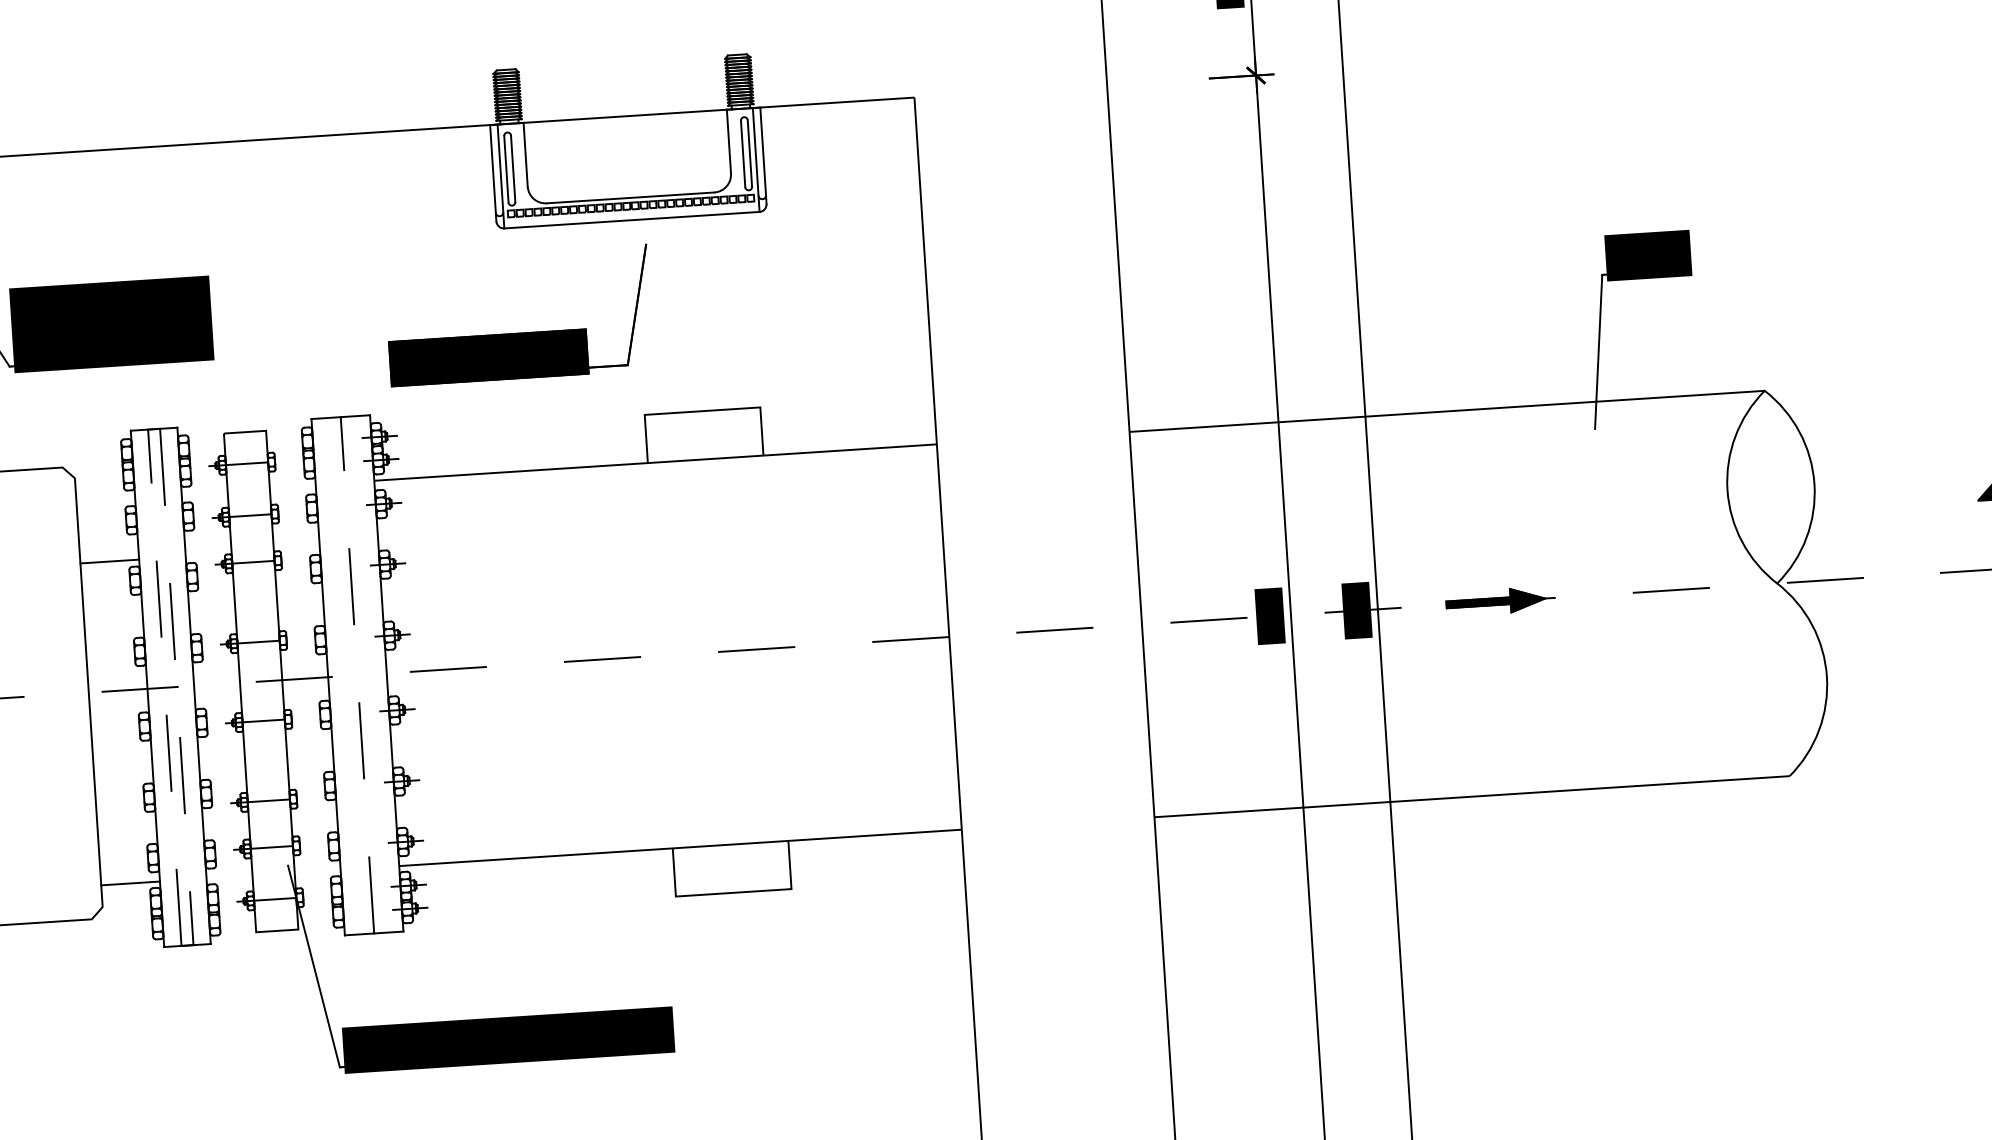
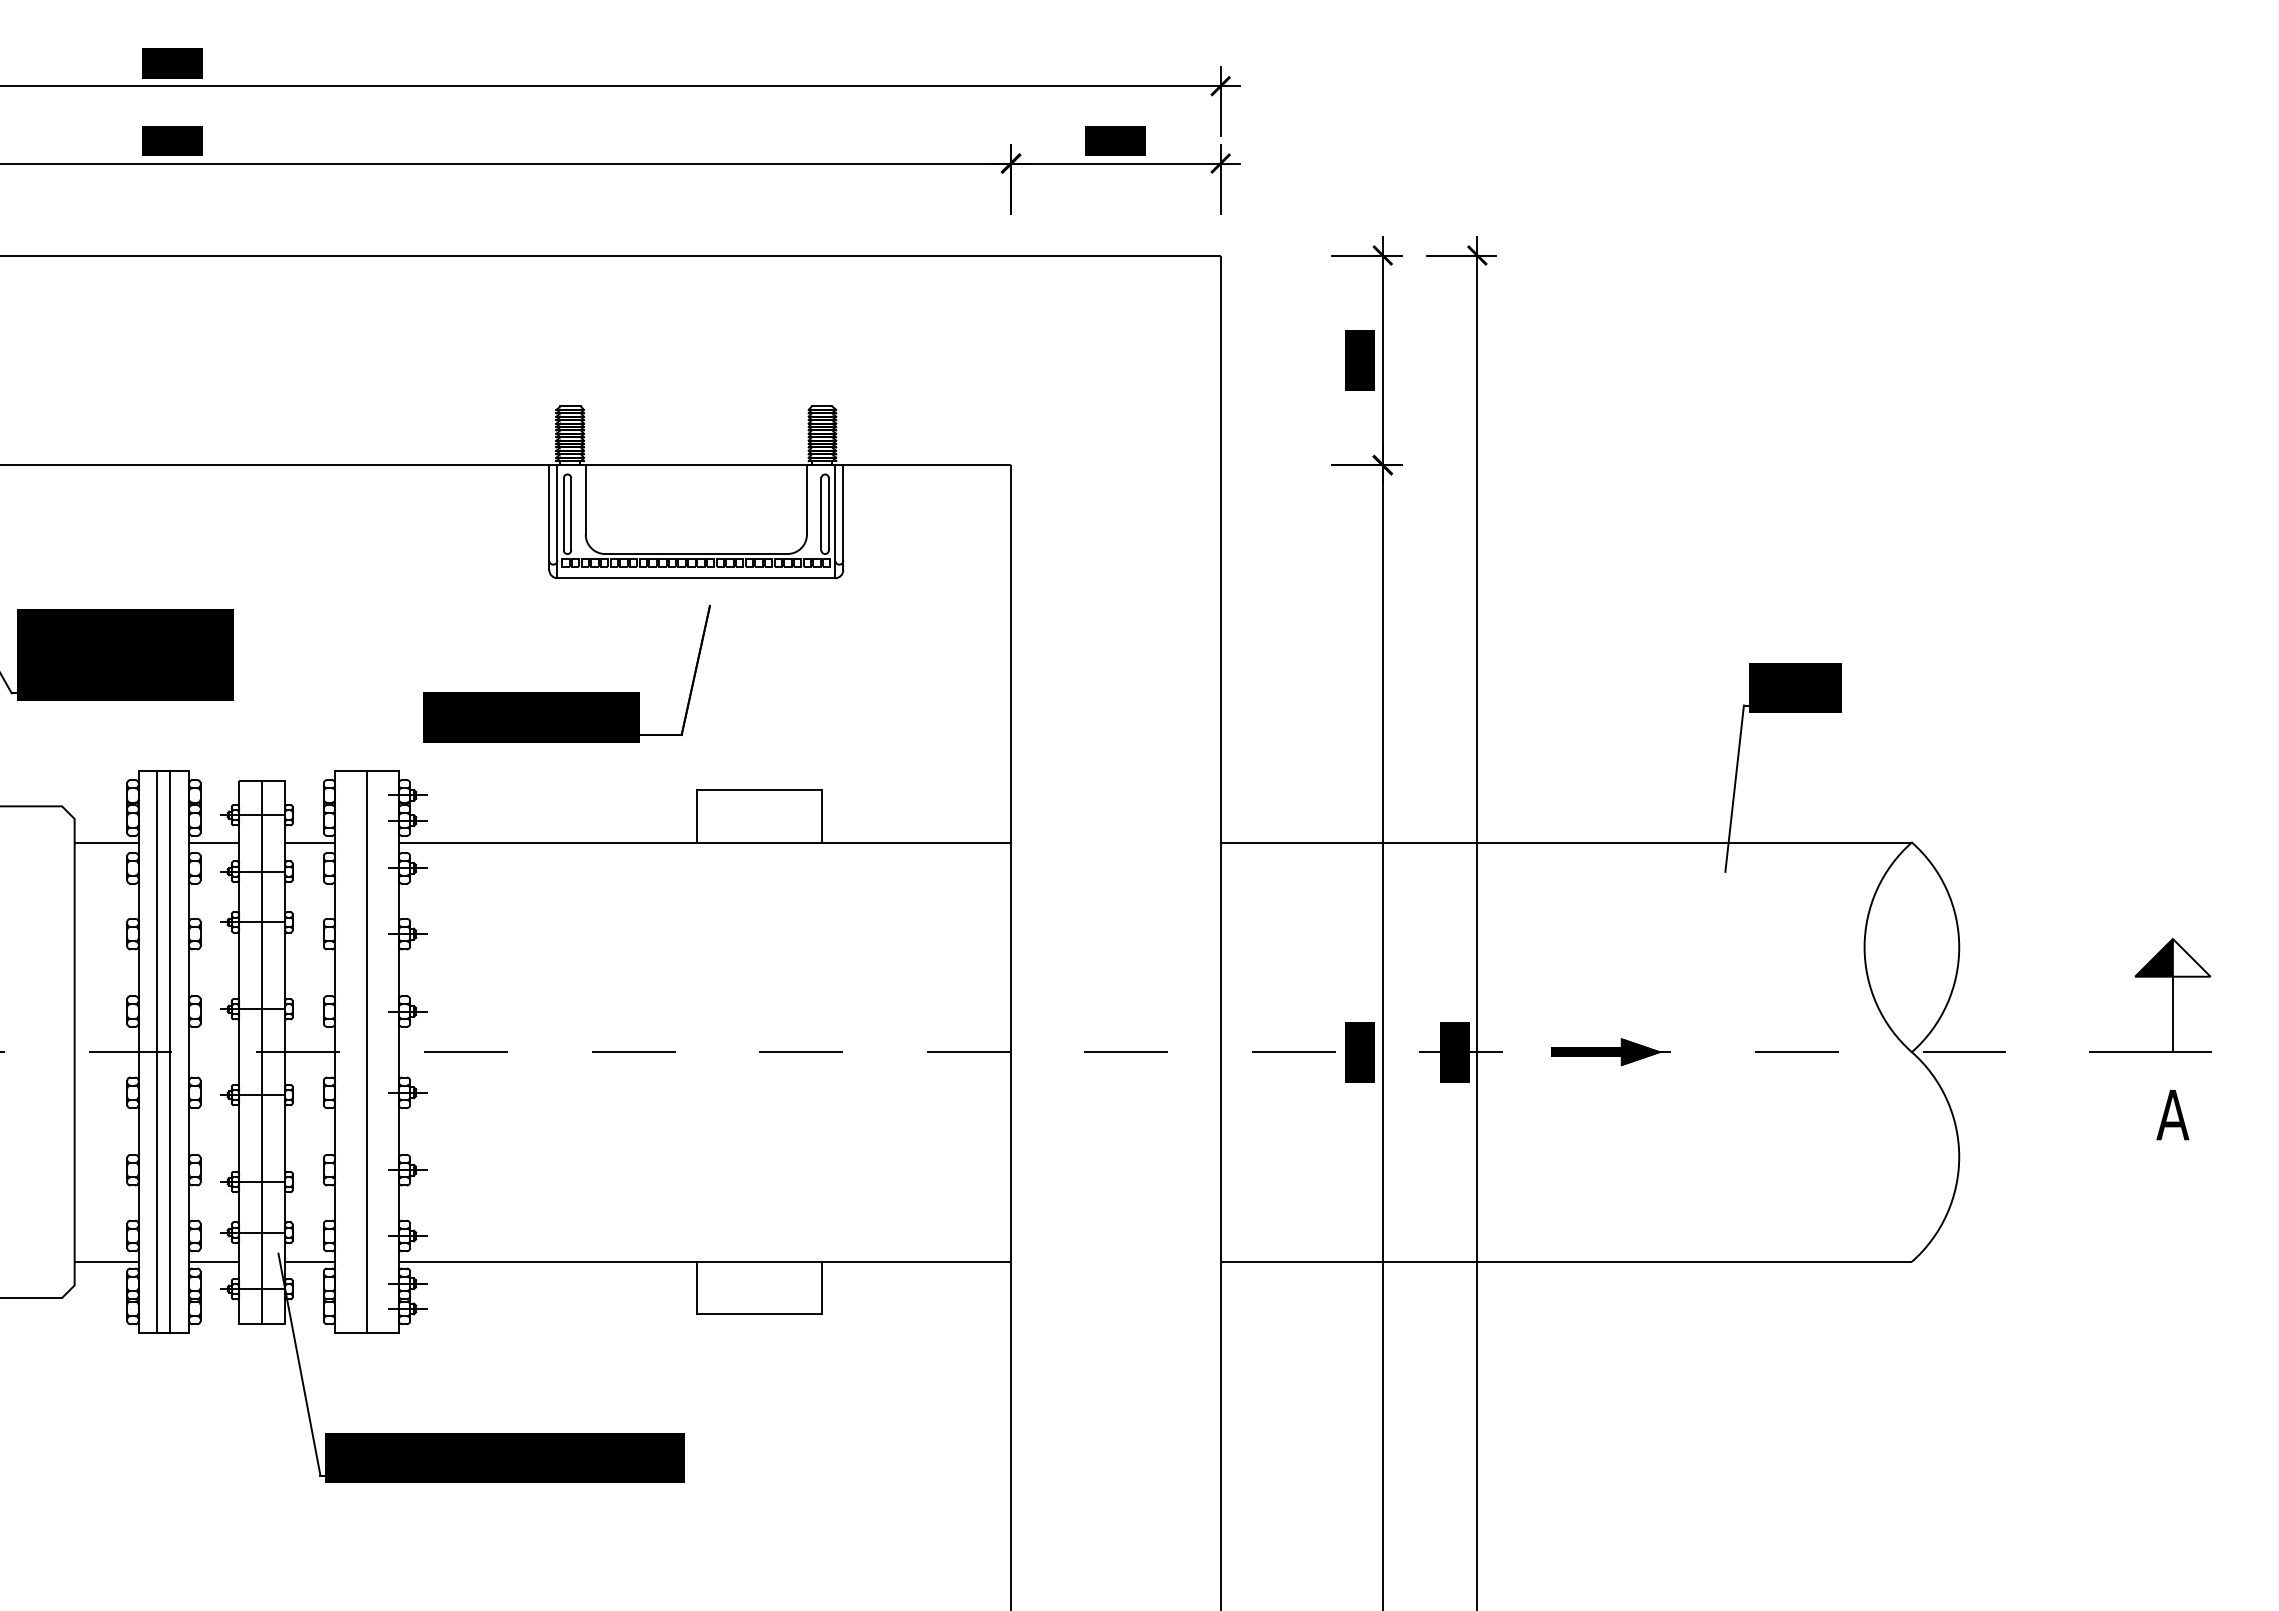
line: (293, 485) -> (310, 842), added
line: (204, 491) -> (214, 842), added
line: (109, 561) -> (106, 842), moved
line: (357, 675) -> (367, 1052), dashed -> solid
line: (261, 680) -> (262, 1051), added
line: (176, 687) -> (170, 1052), dashed -> solid
line: (164, 688) -> (157, 1052), dashed -> solid
line: (317, 871) -> (310, 1261), added
line: (229, 876) -> (214, 1261), added

